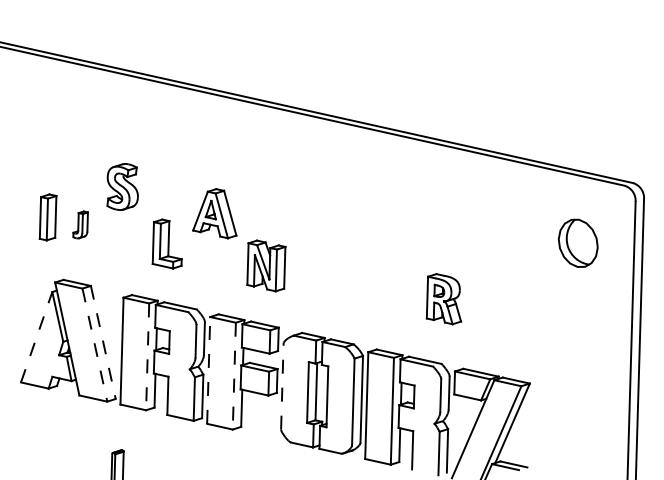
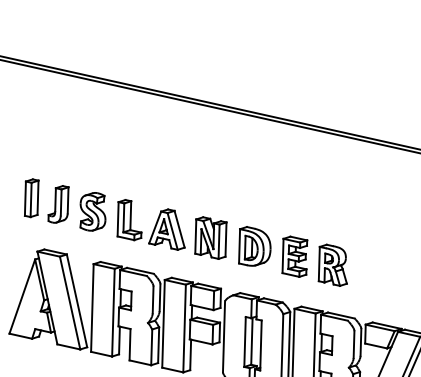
part: (122, 186) -> (92, 211), moved
part: (214, 213) -> (166, 229), moved
part: (80, 224) -> (58, 204), size x1.67
part: (319, 275) -> (254, 245), added
part: (368, 288) -> (294, 256), added
part: (443, 299) -> (332, 265), moved
line: (36, 337) -> (22, 296), dashed -> solid
line: (103, 342) -> (77, 300), dashed -> solid
line: (94, 345) -> (69, 303), dashed -> solid
line: (147, 357) -> (113, 313), dashed -> solid
line: (208, 369) -> (163, 323), dashed -> solid
line: (234, 376) -> (184, 328), dashed -> solid
line: (282, 385) -> (224, 336), dashed -> solid

